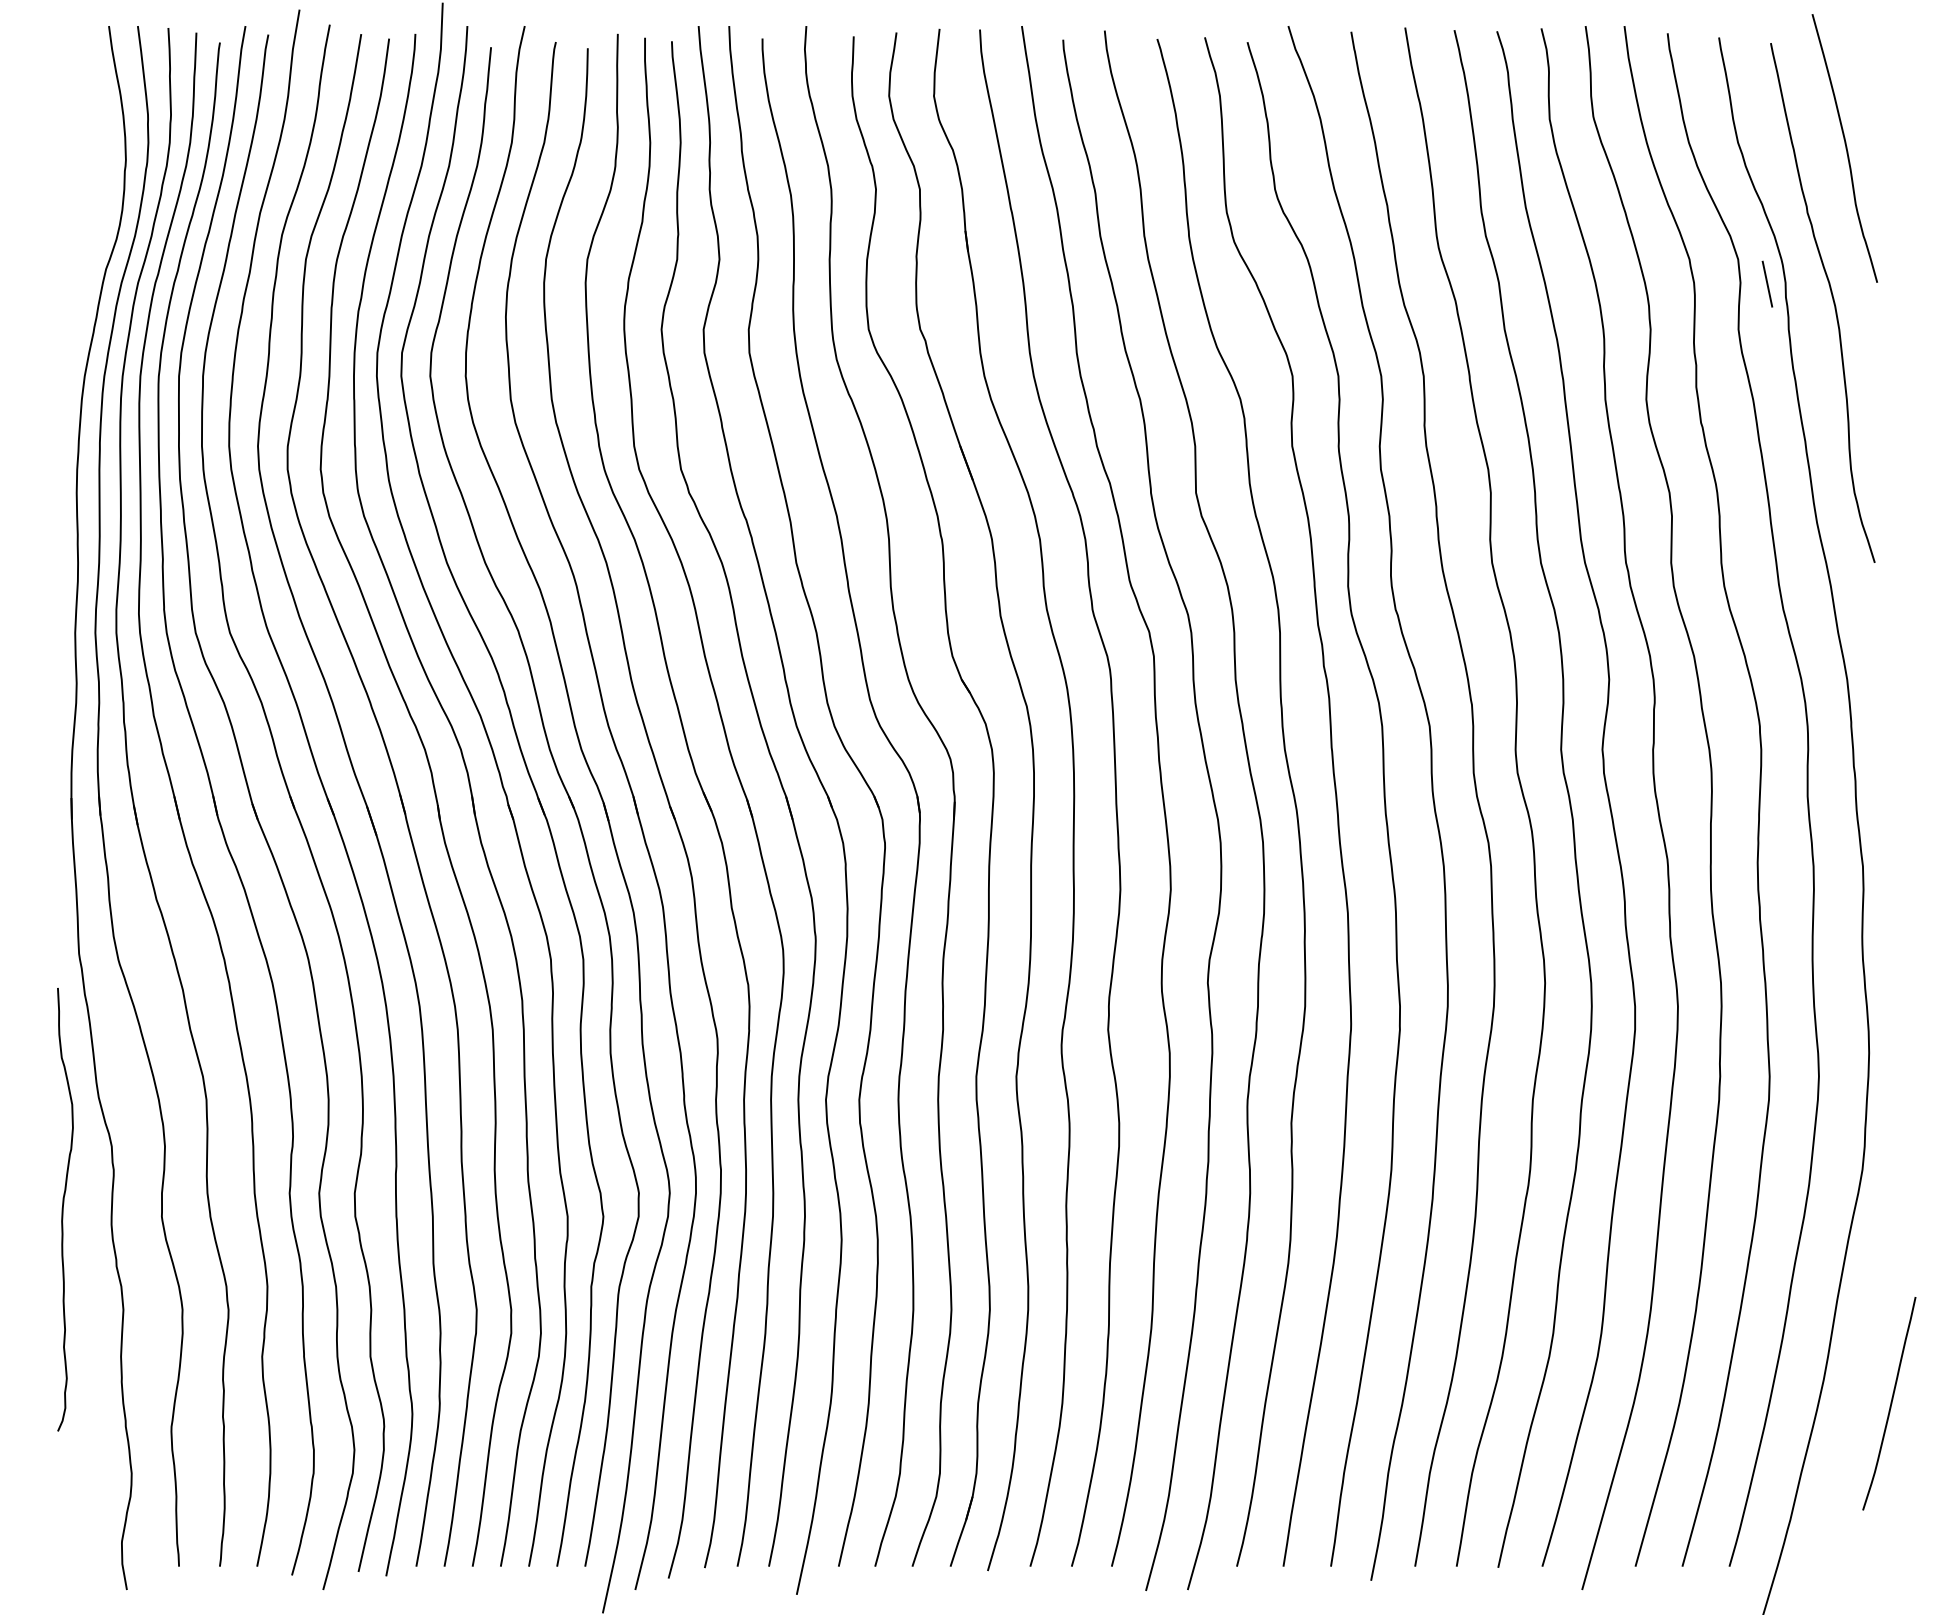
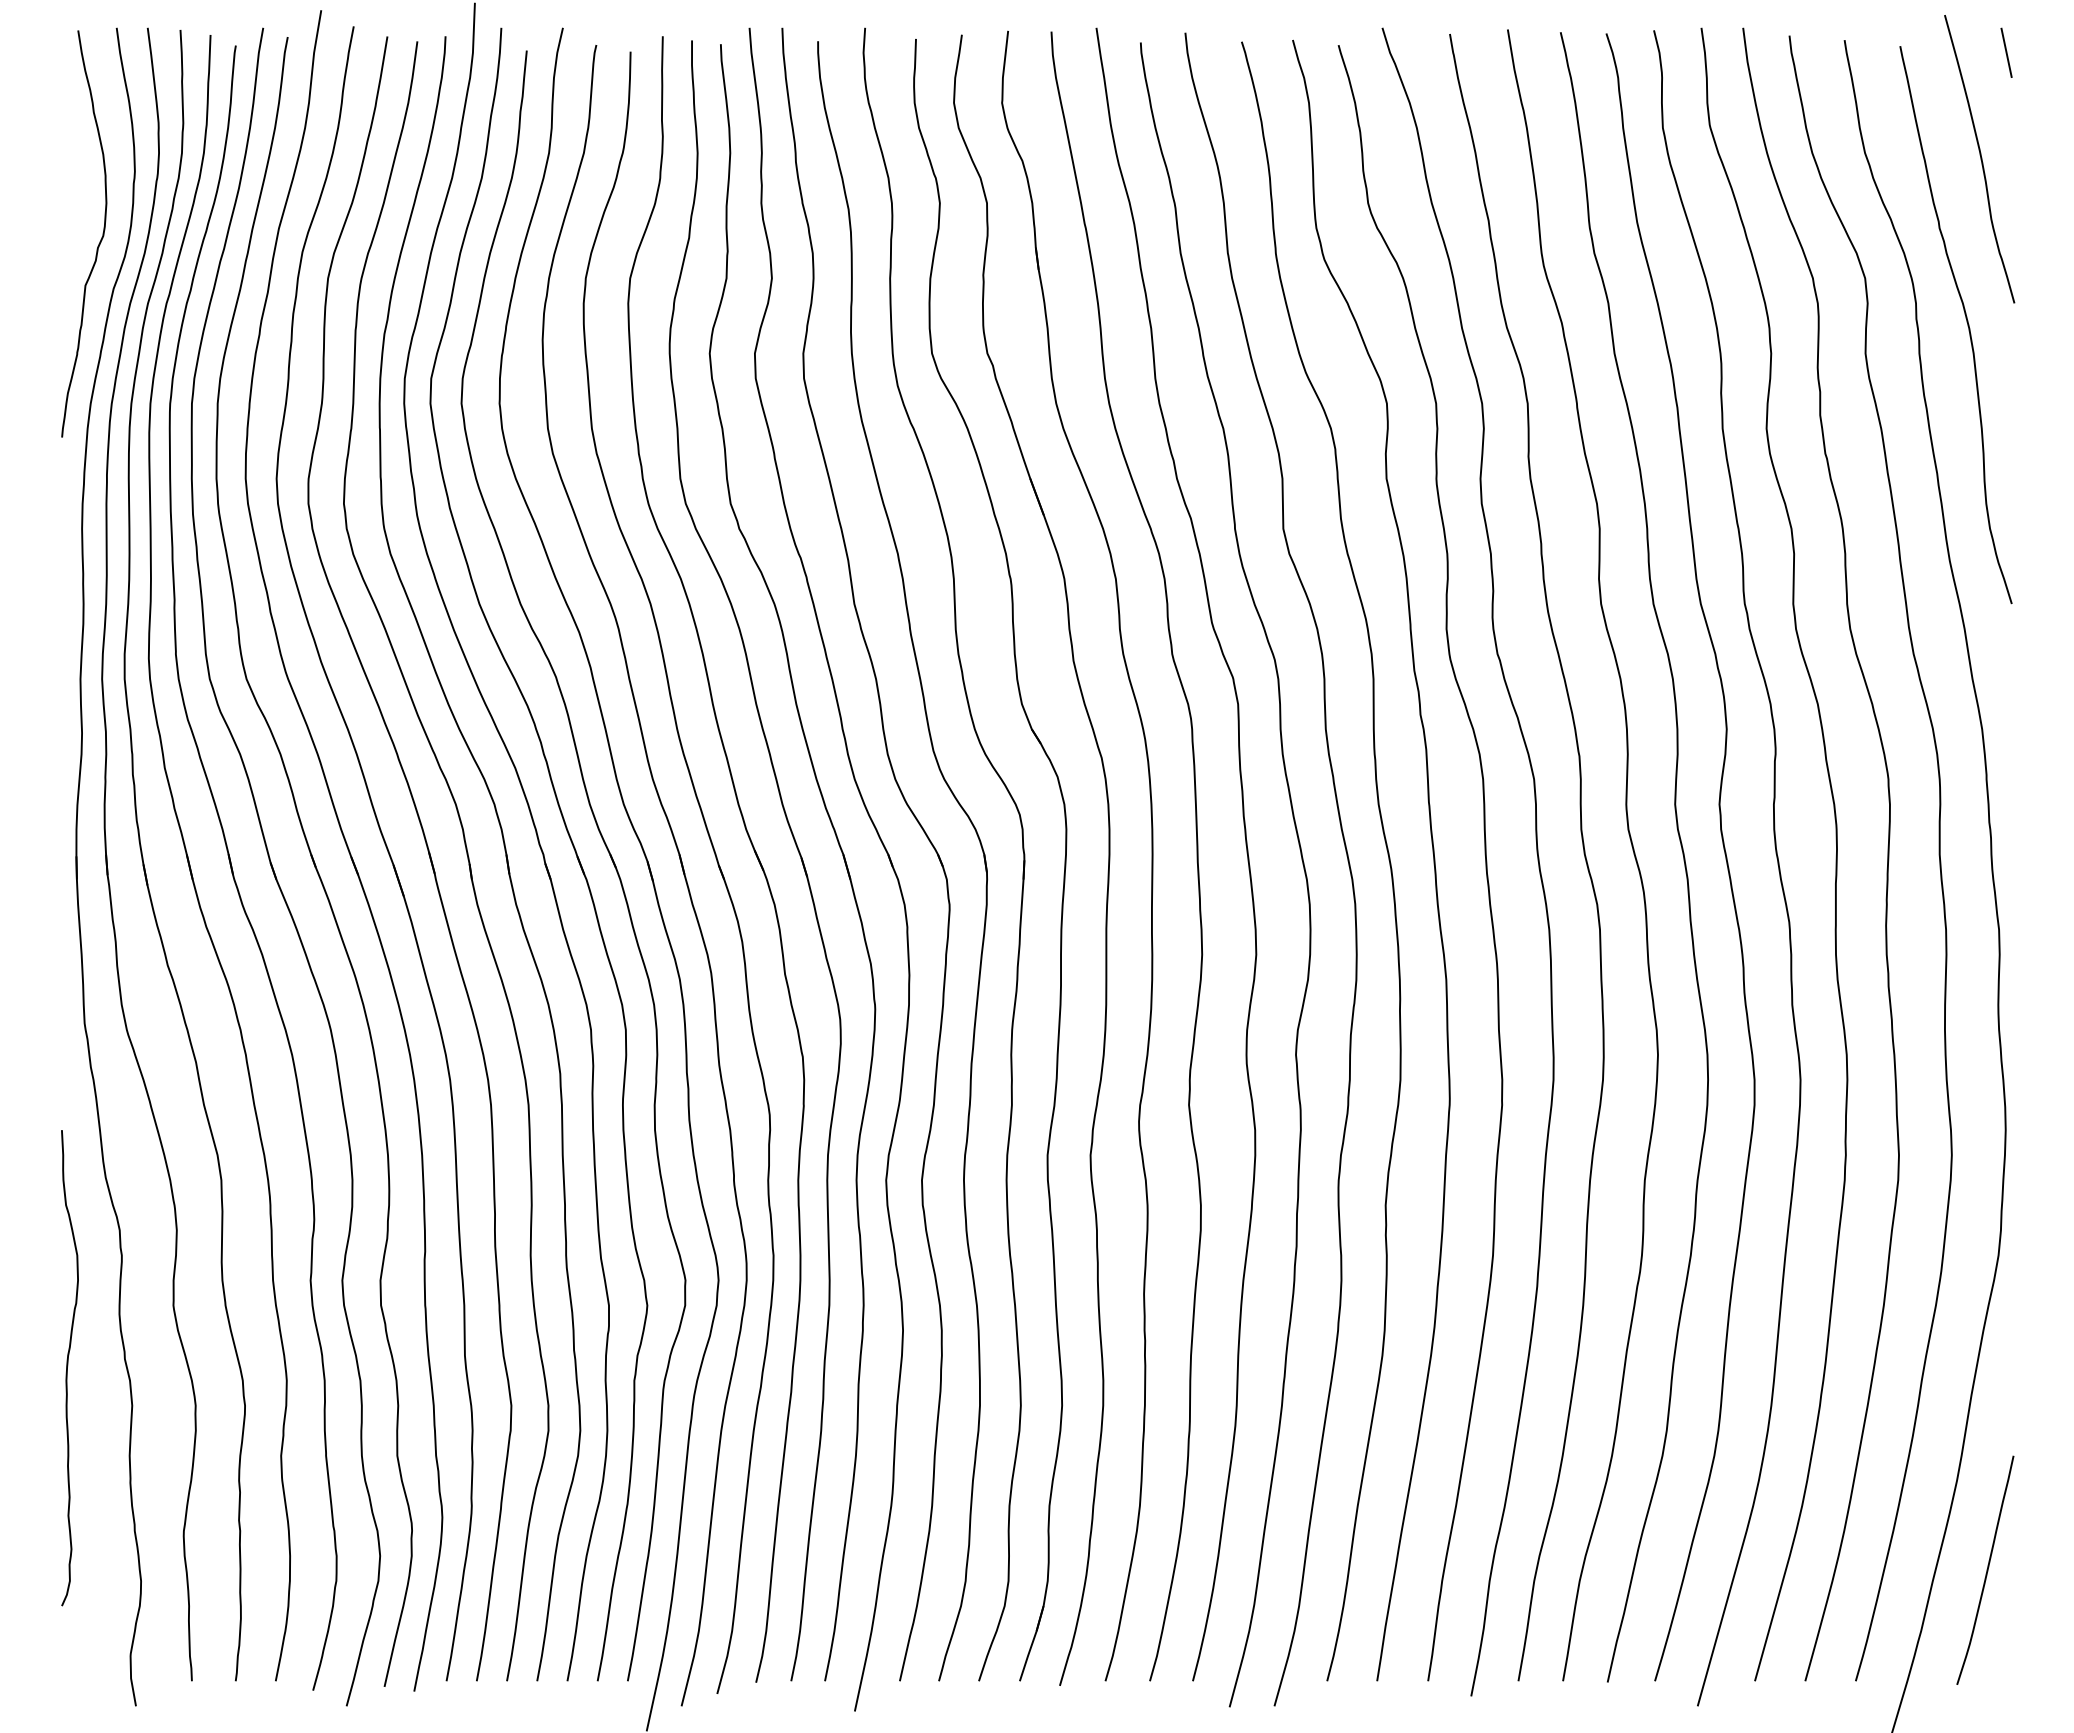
curve: (92, 225) -> (99, 241), added
line: (1767, 283) -> (2006, 52), moved
curve: (63, 1210) -> (67, 1368), moved
curve: (1890, 1402) -> (1986, 1569), moved

